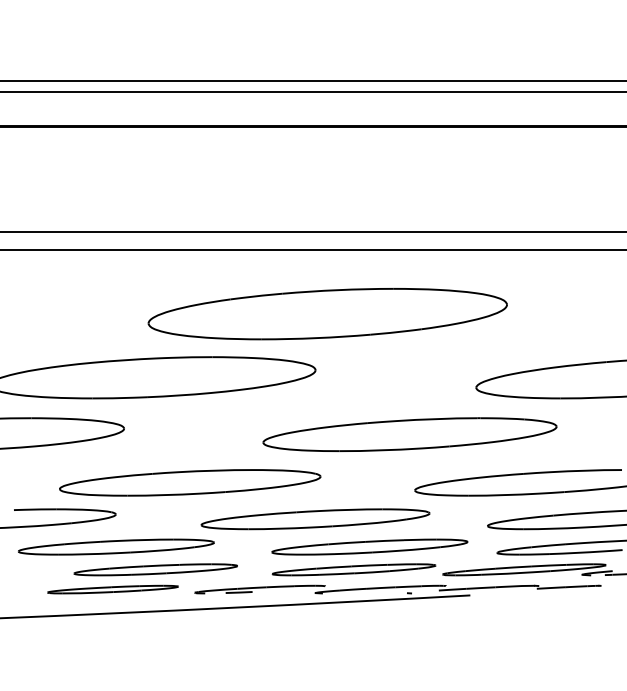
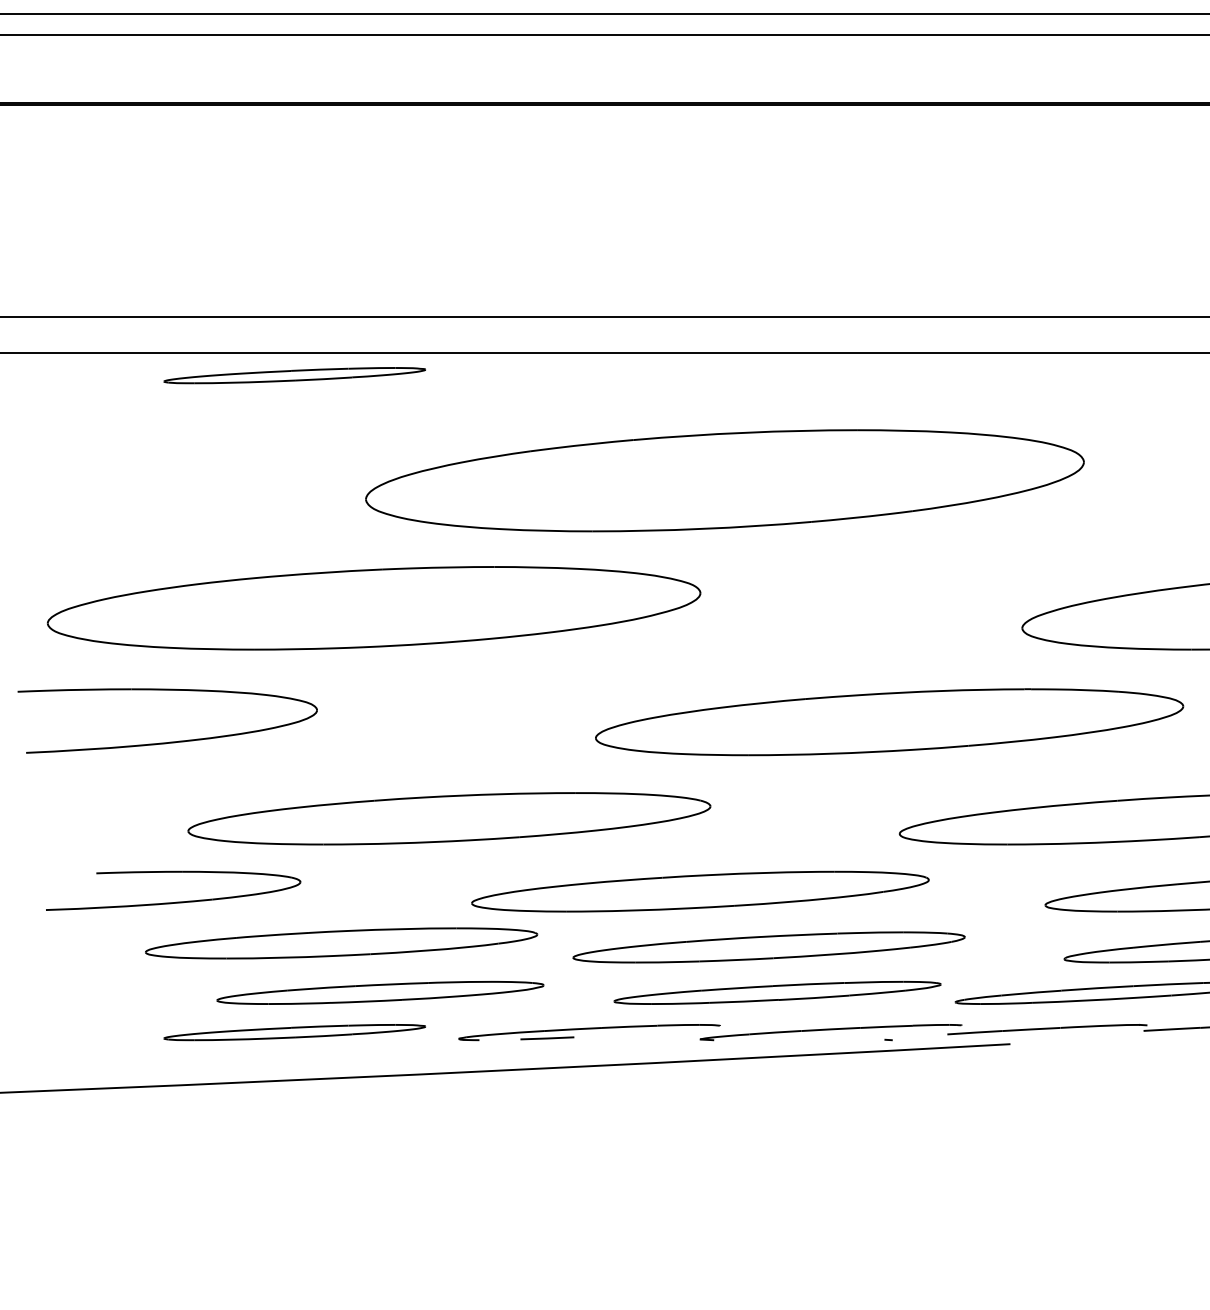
part: (112, 261) -> (293, 375), added
part: (116, 546) -> (341, 942), moved
part: (369, 546) -> (768, 946), moved

